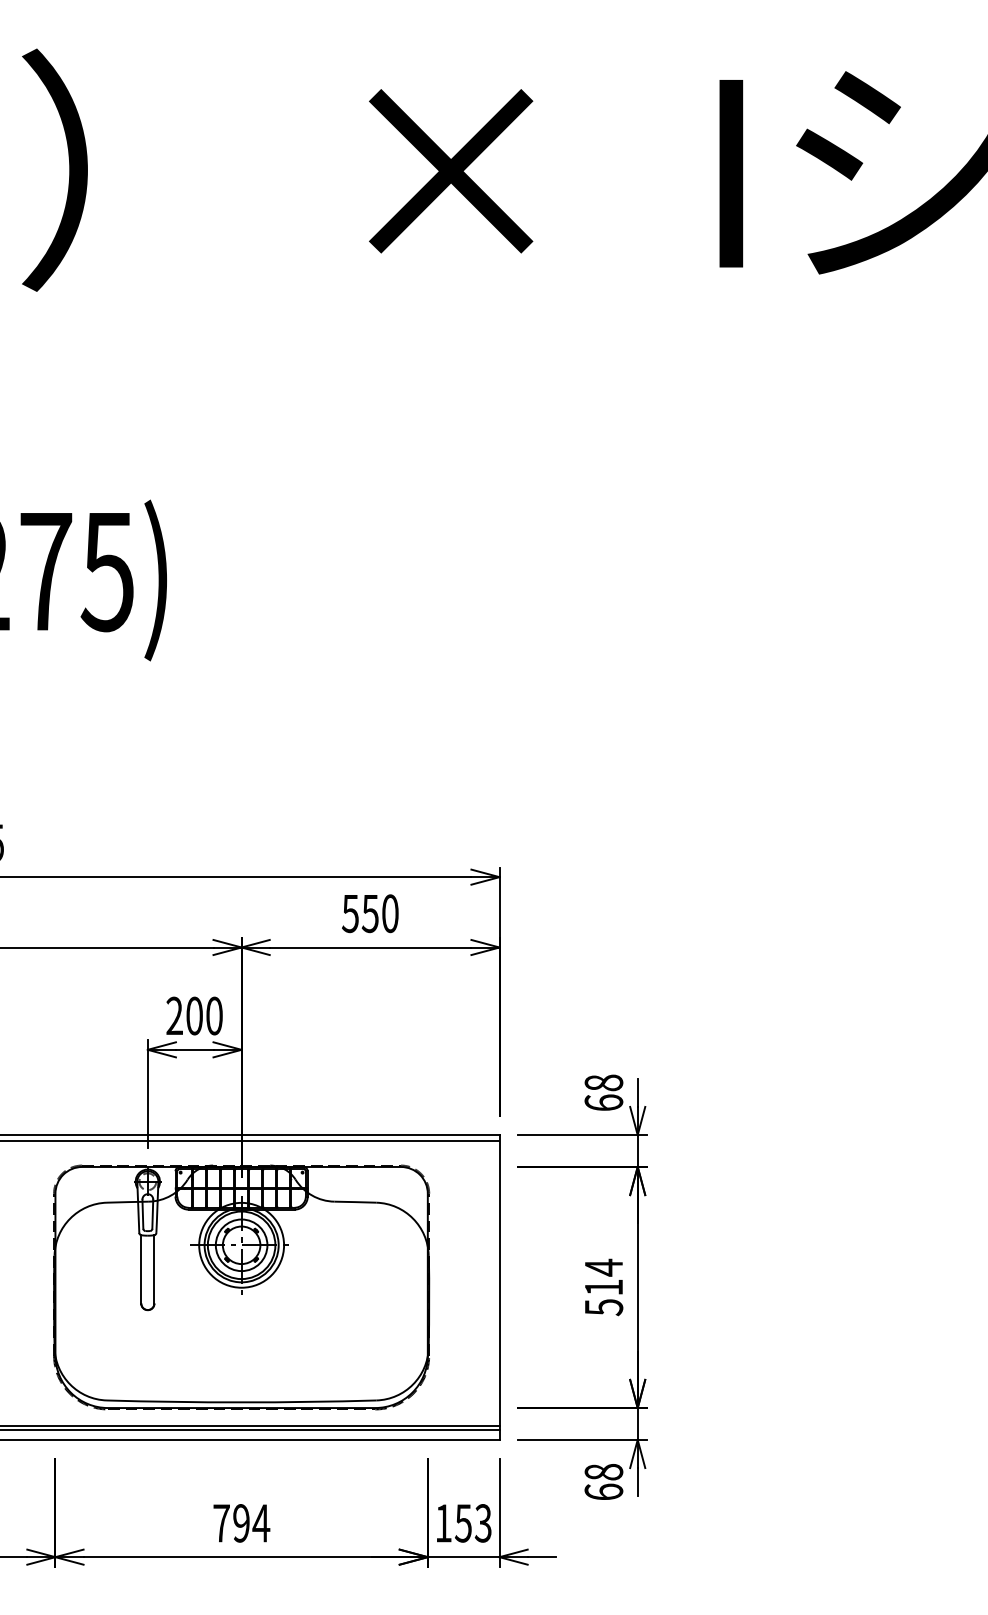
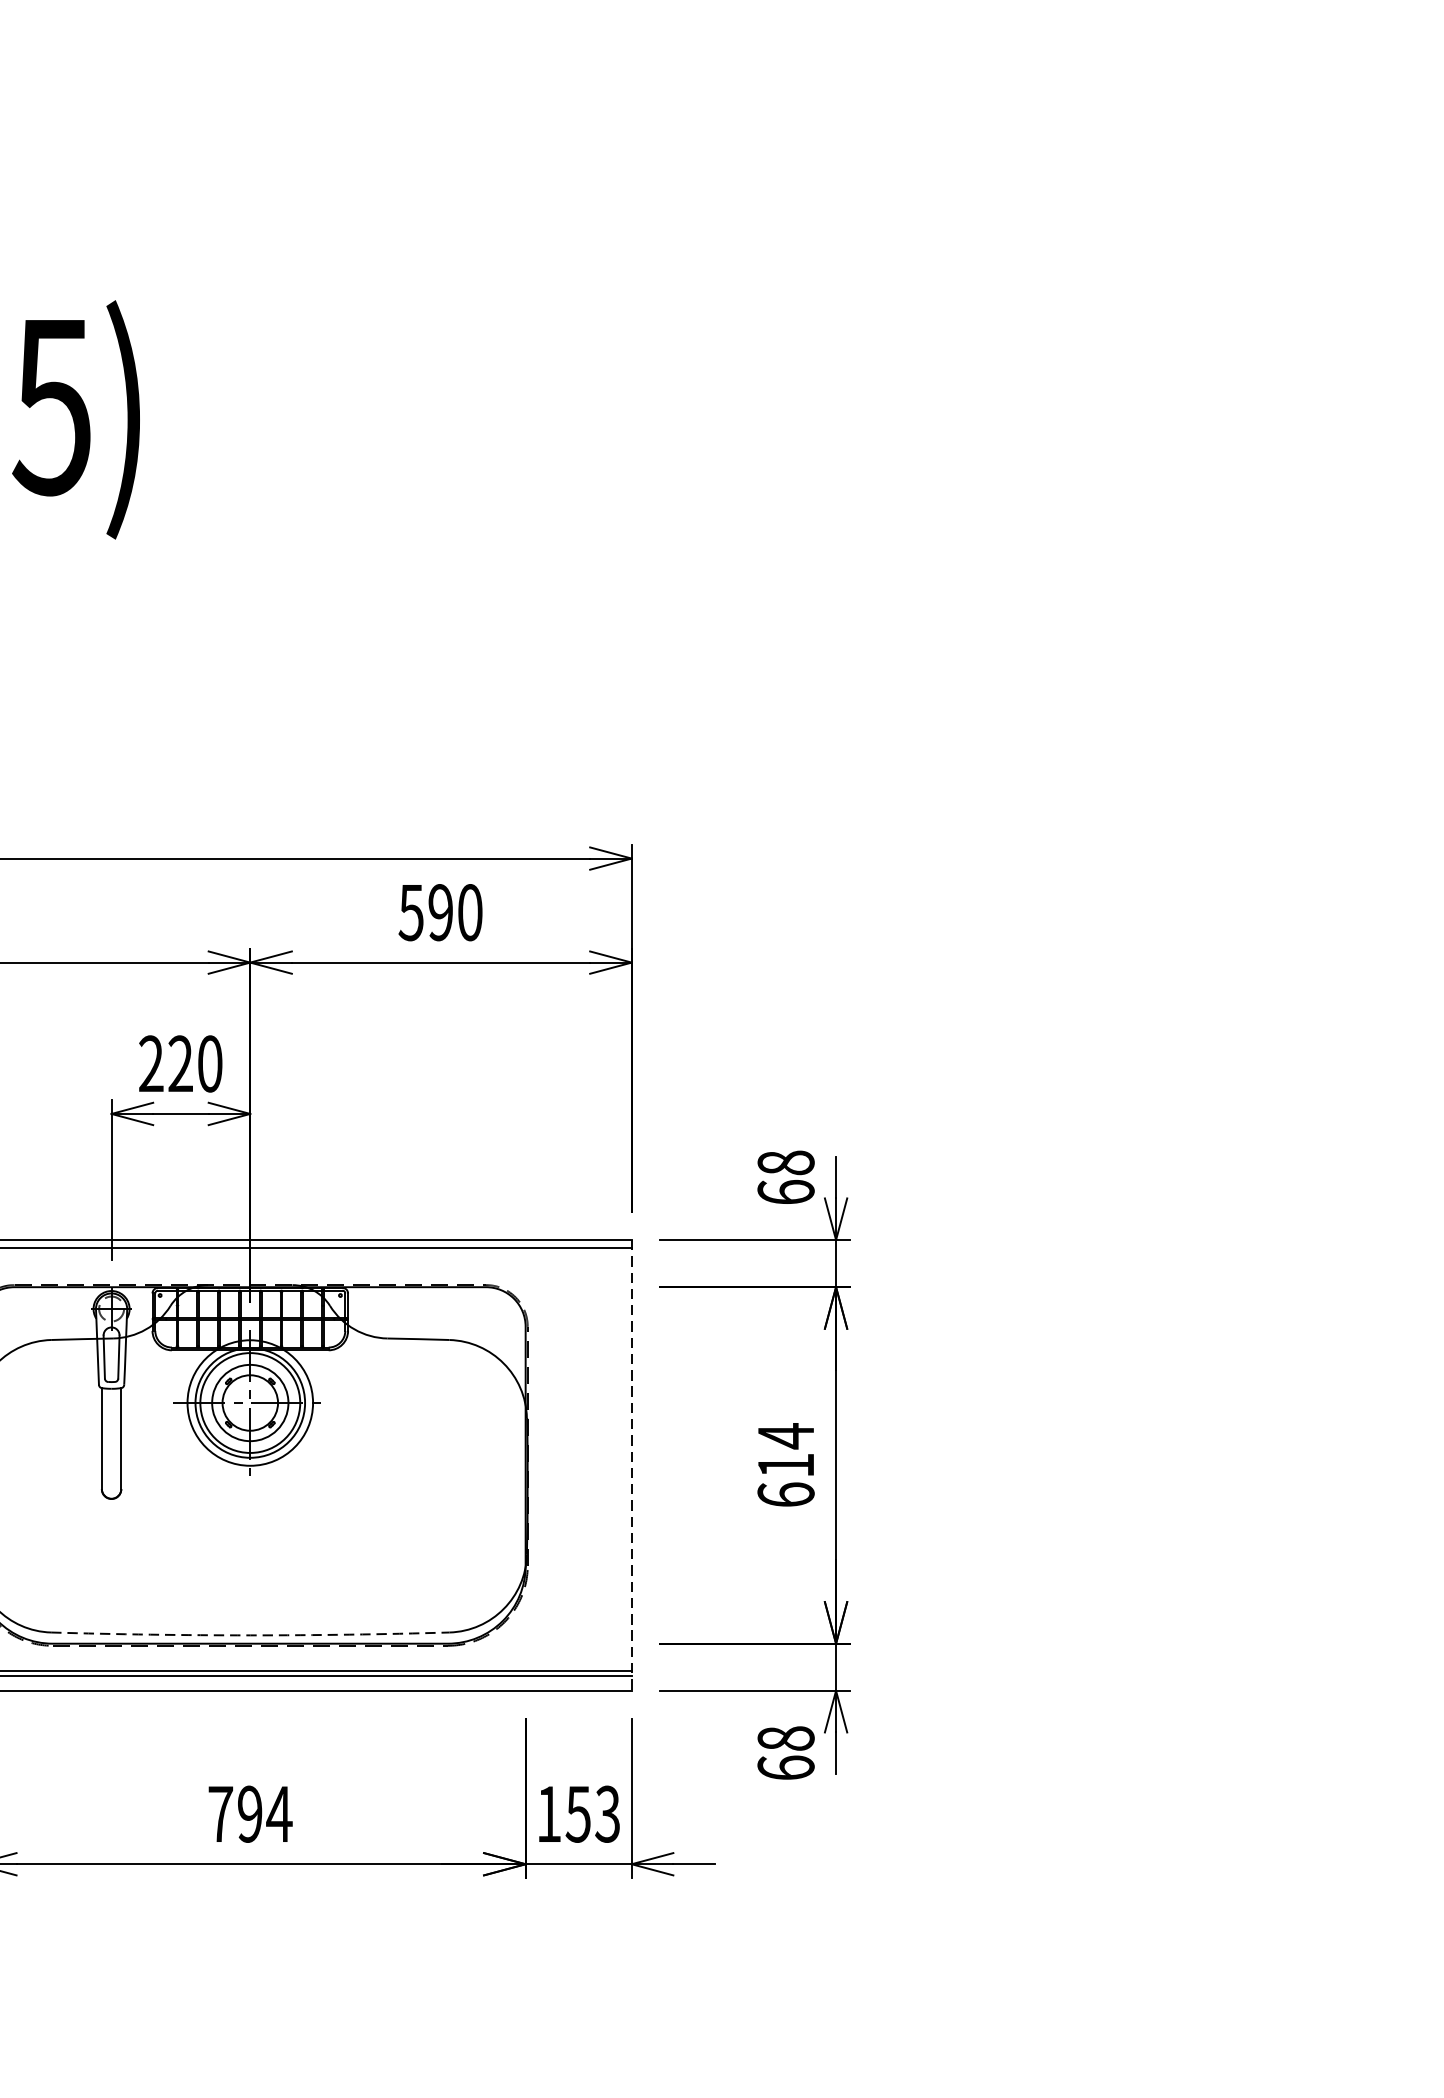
text: (369, 913) -> (439, 912), 550 -> 590
text: (194, 1015) -> (180, 1063), 200 -> 220
line: (499, 1288) -> (631, 1466), solid -> dashed
text: (603, 1307) -> (785, 1495), 514 -> 614
arc: (241, 1402) -> (250, 1635), solid -> dashed

